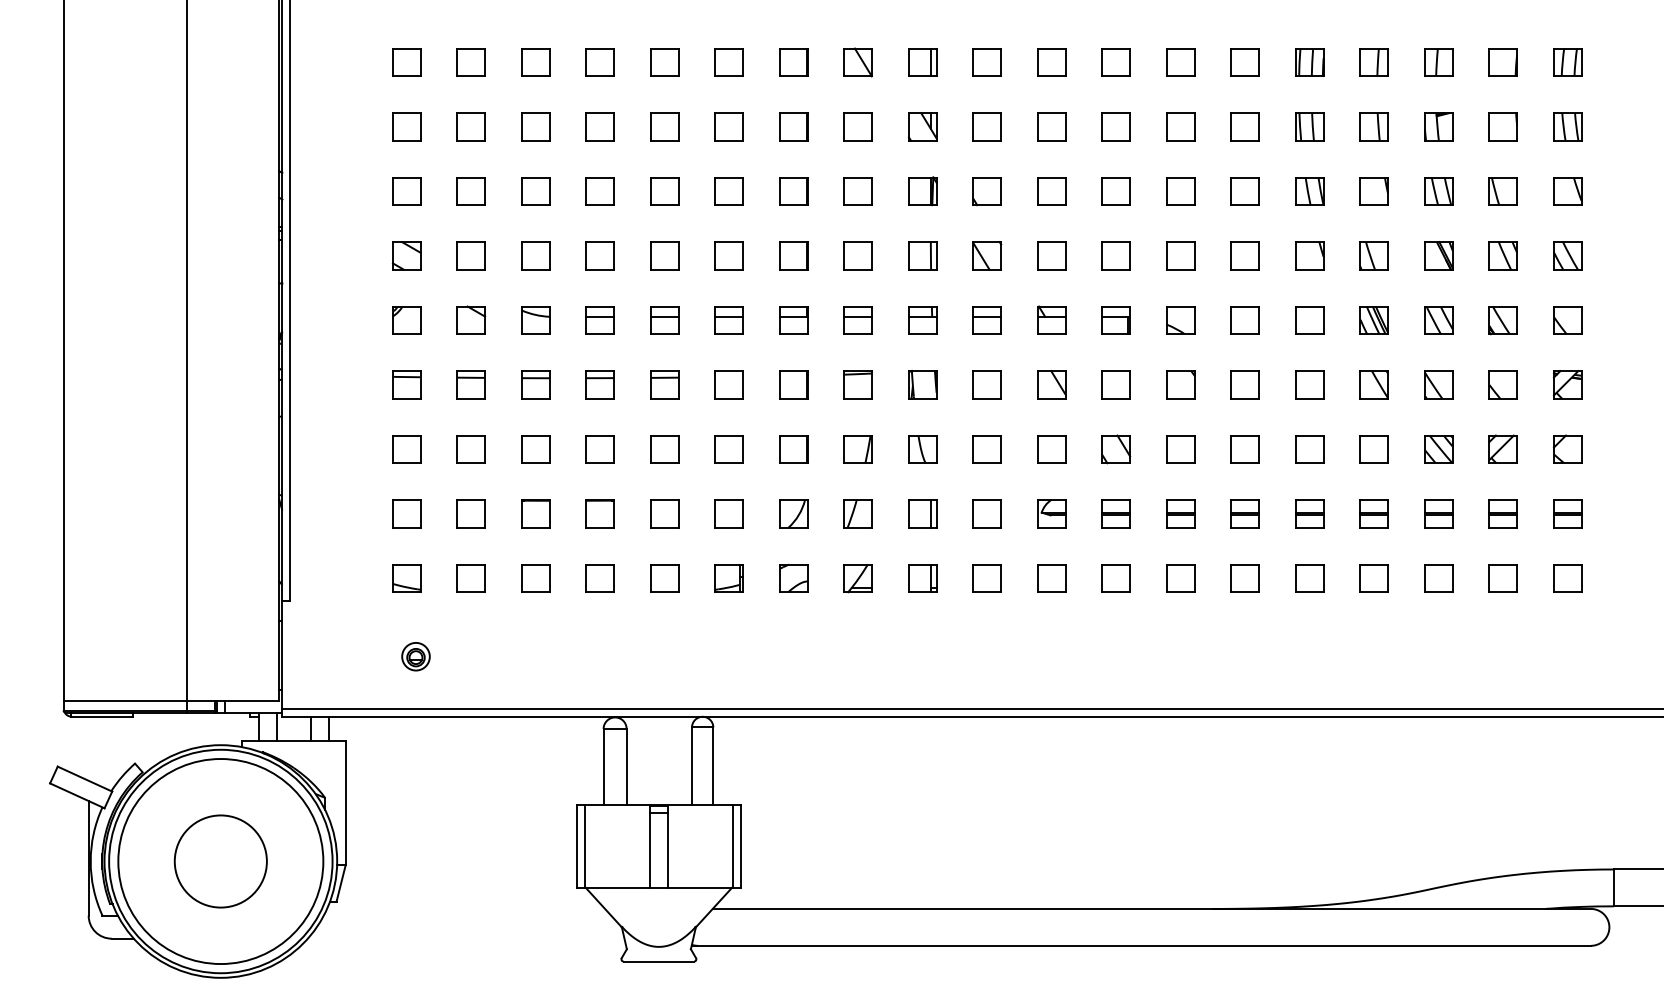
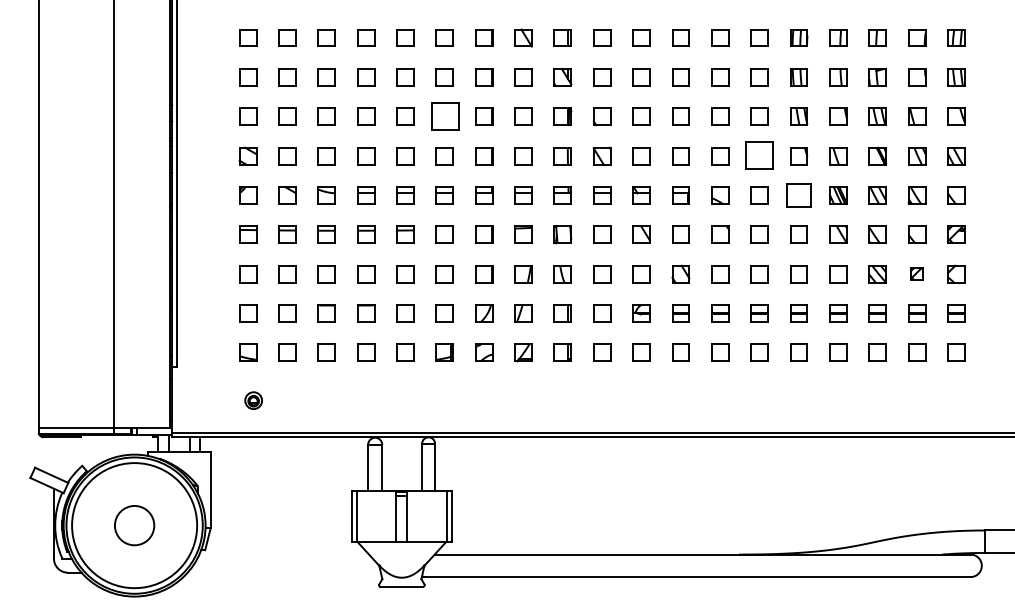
part: (728, 190) -> (444, 116), size x1.6
part: (1245, 256) -> (759, 156), size x1.6
part: (1308, 320) -> (798, 195), size x1.4
part: (1502, 448) -> (916, 273), size x0.7
circle: (220, 861) -> (134, 525), size x0.7

